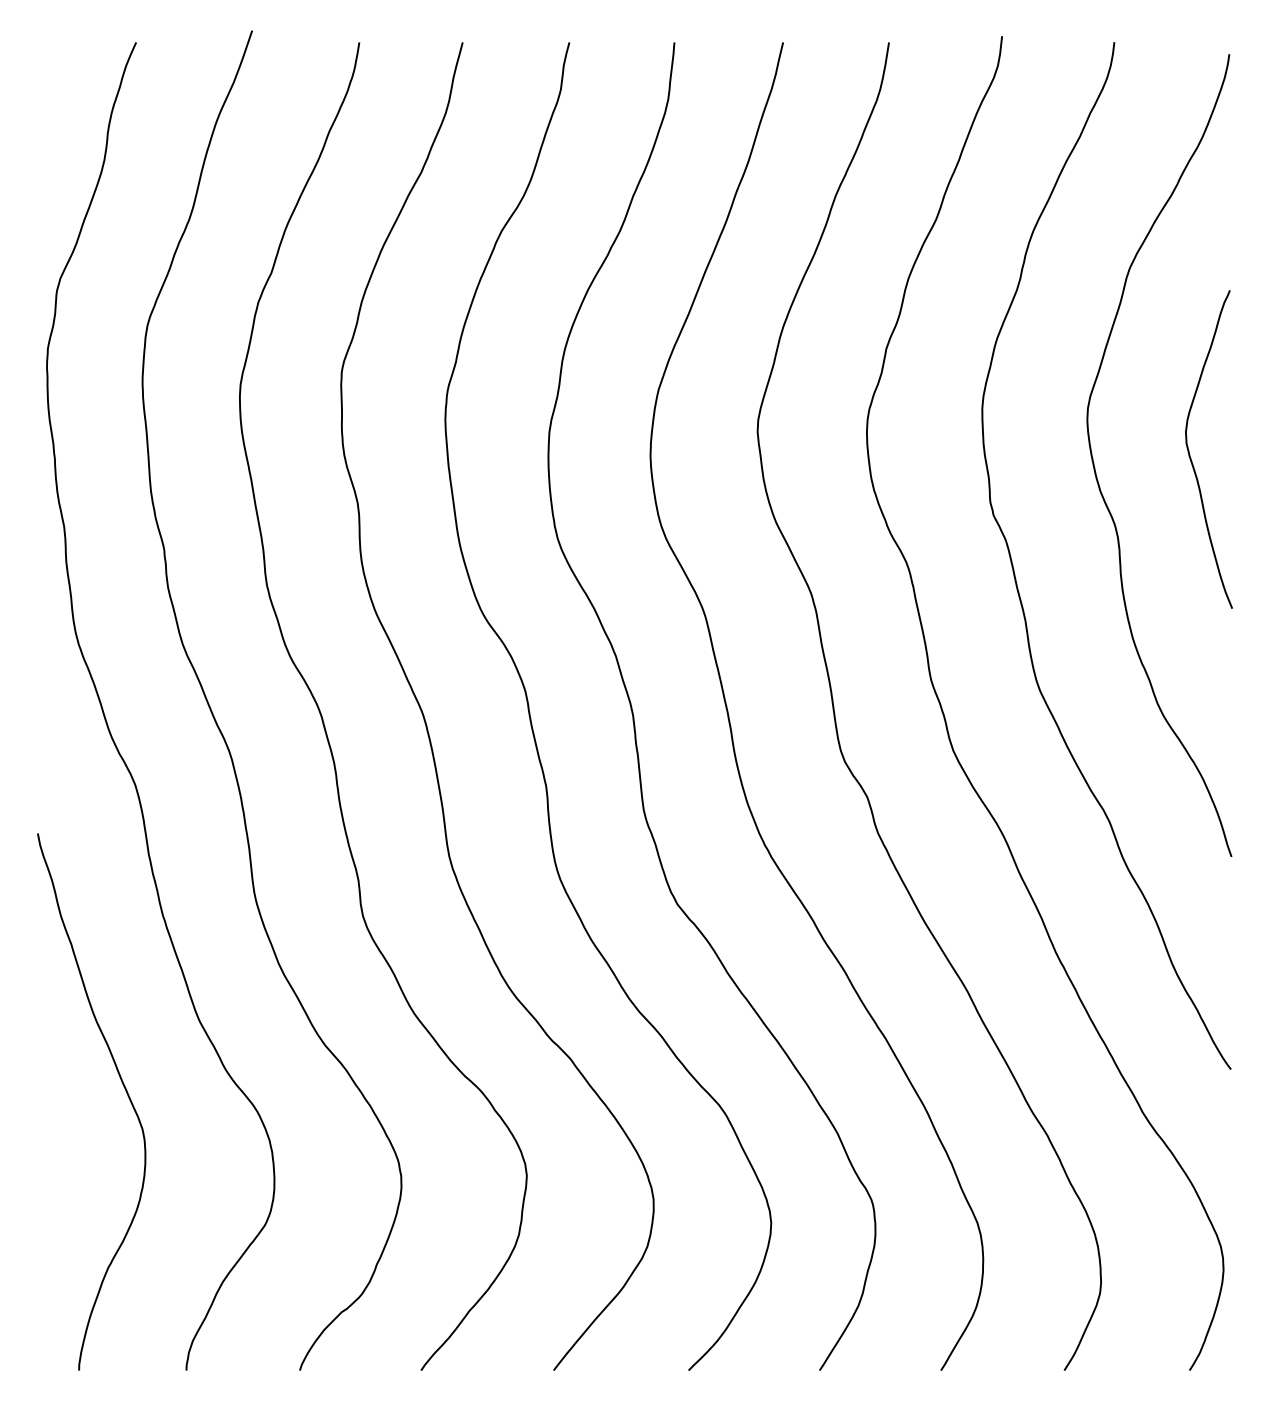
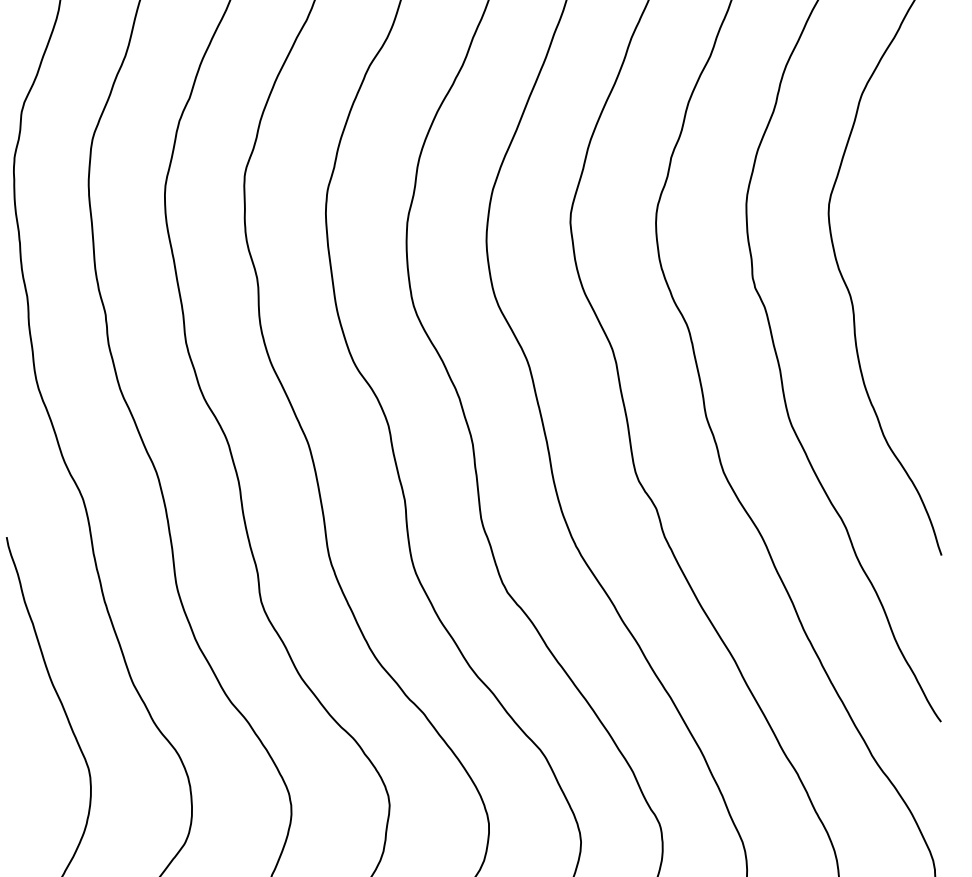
curve: (1190, 454) -> (909, 240), removed

